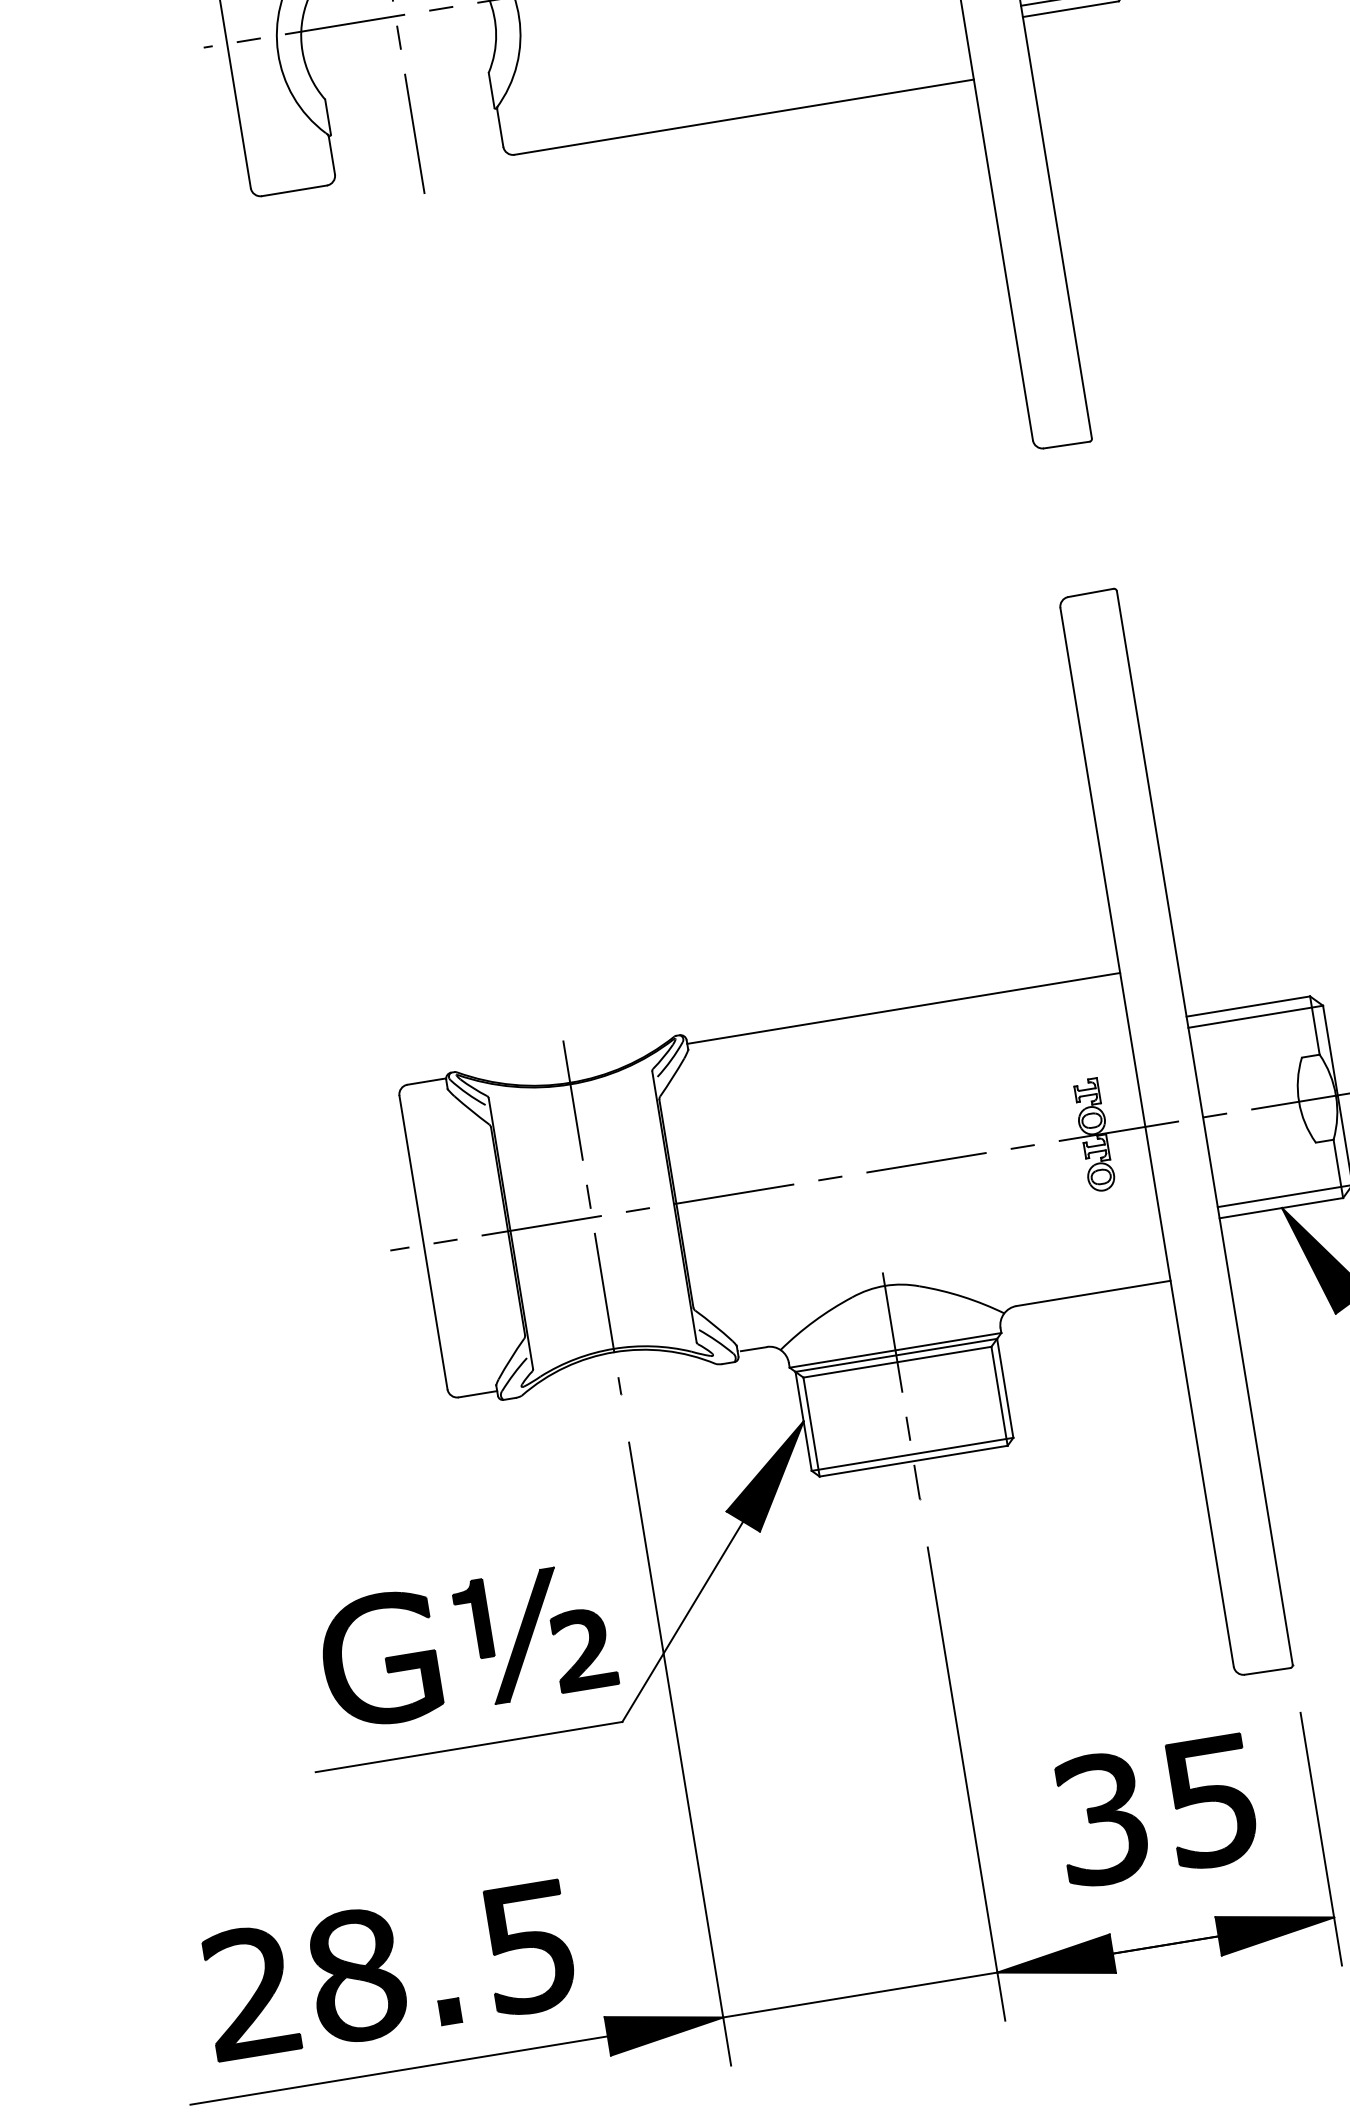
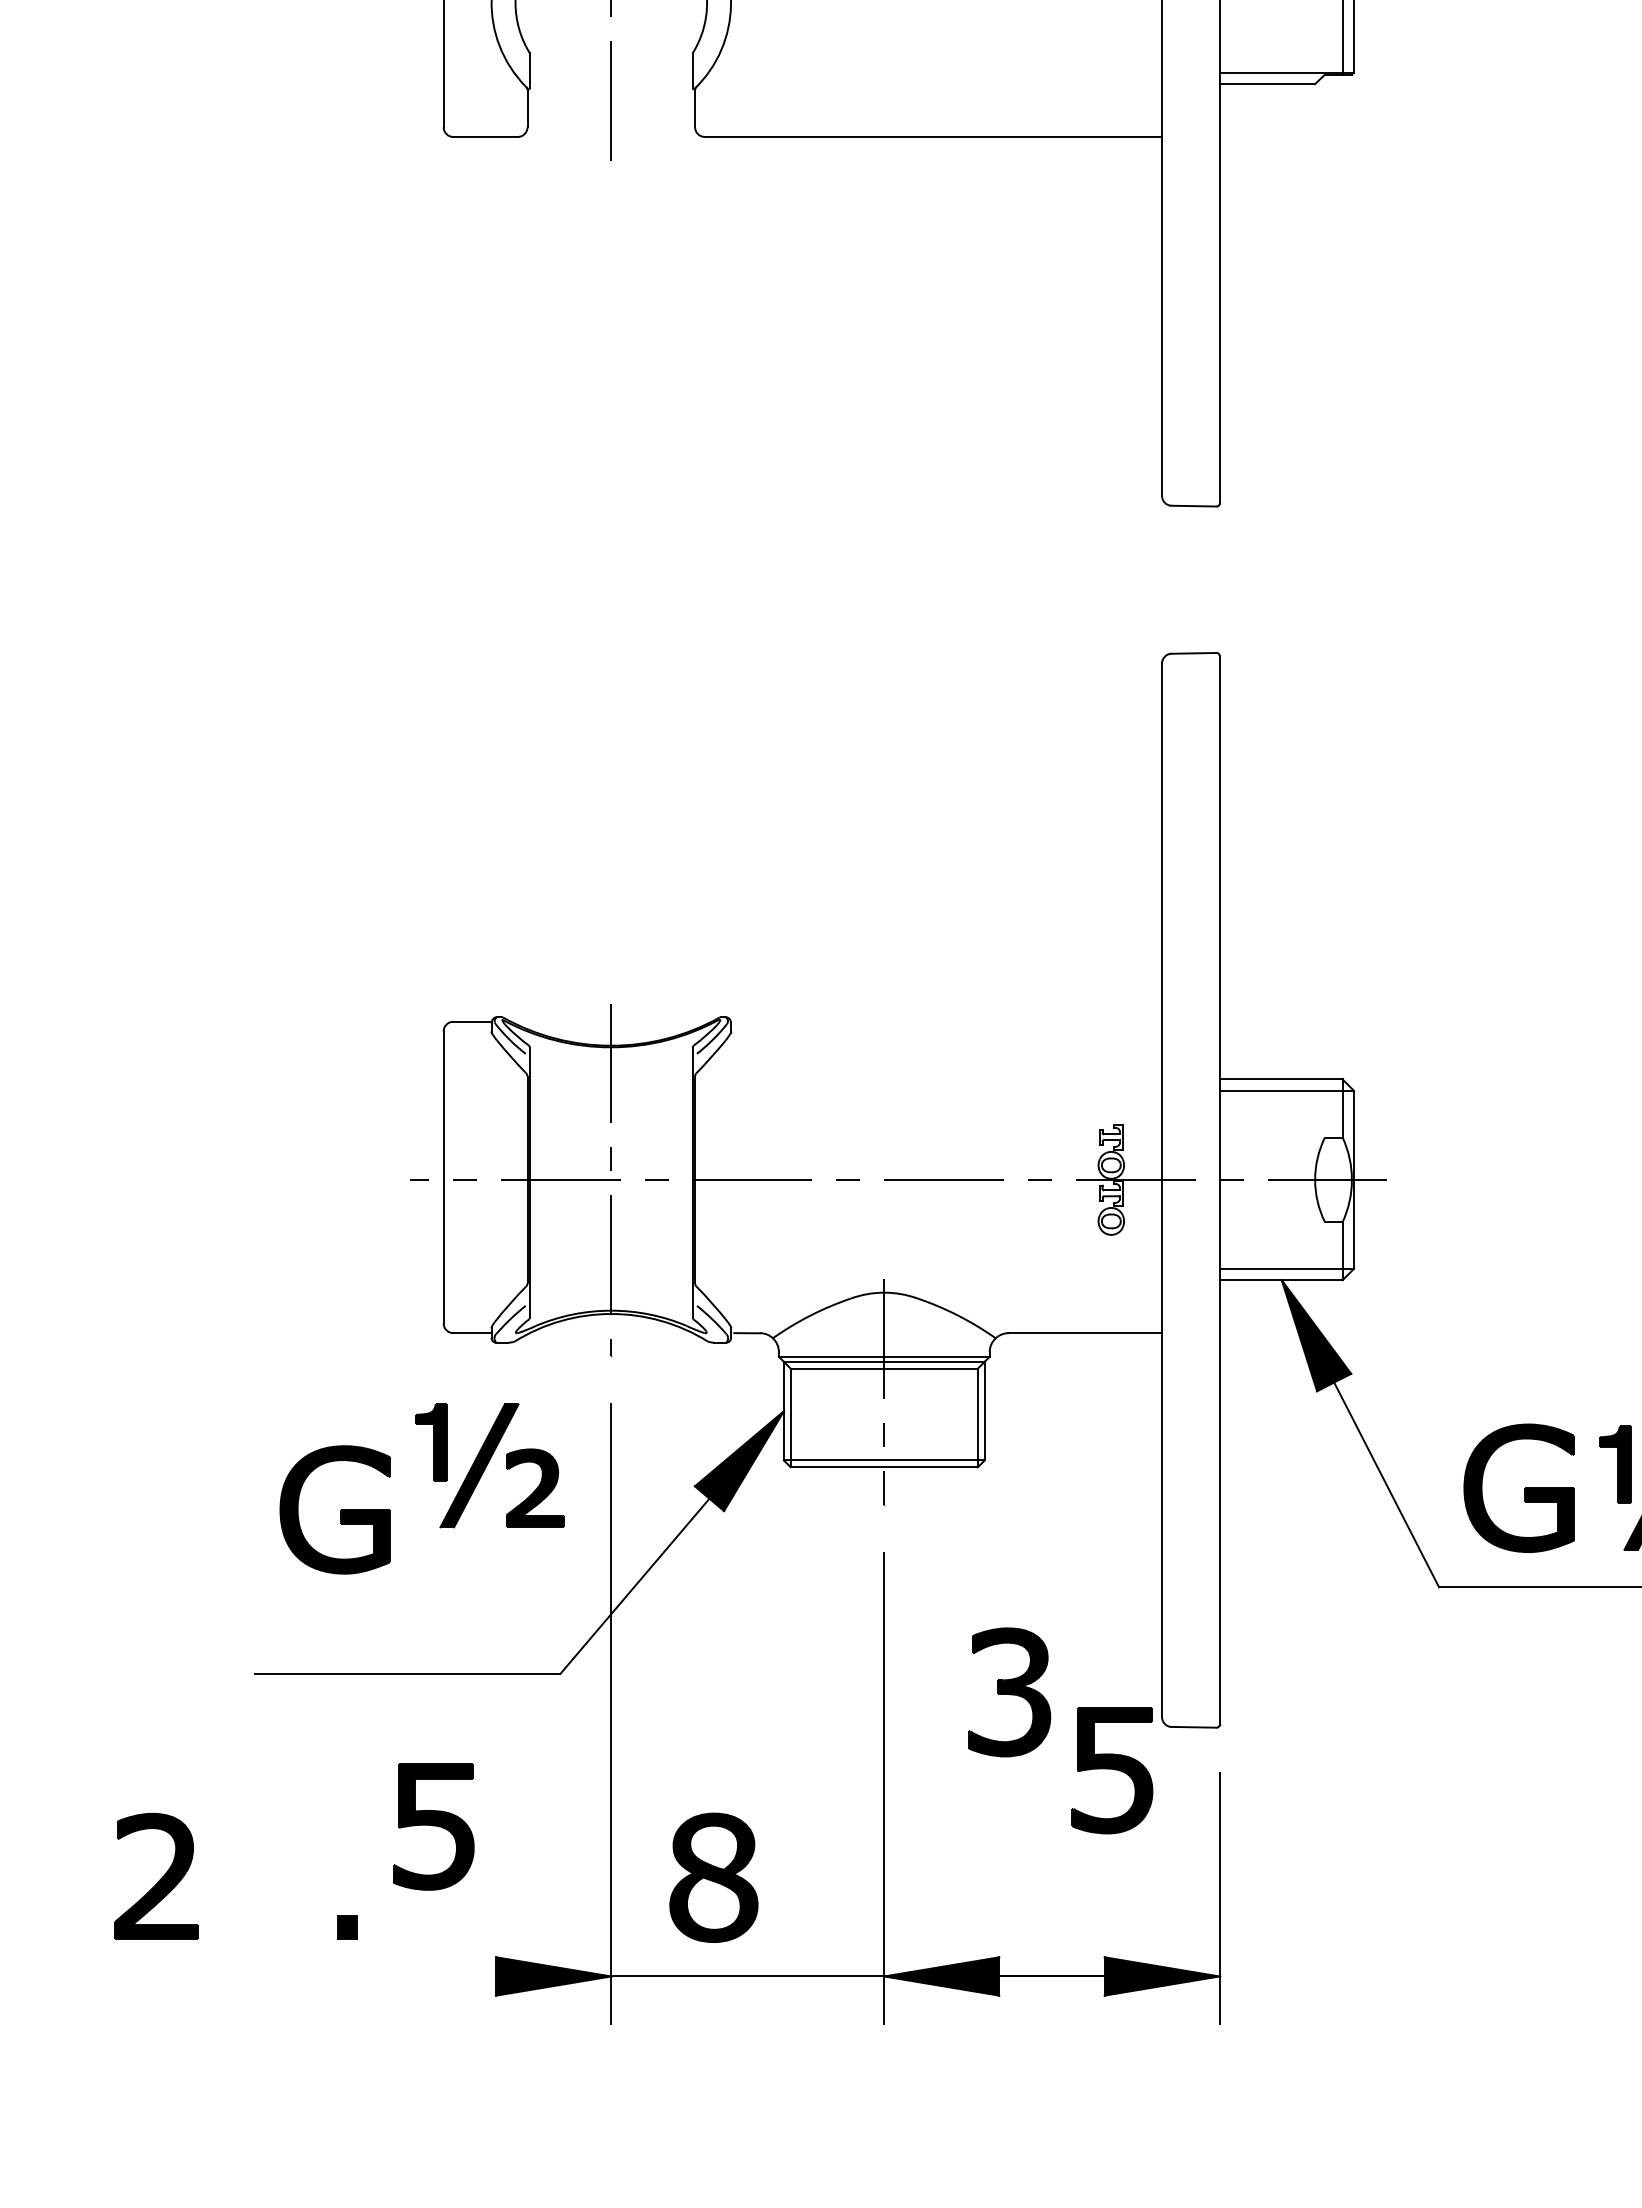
line: (903, 1008) -> (946, 1026), removed
part: (534, 1633) -> (489, 1465), moved
part: (385, 1659) -> (340, 1510), moved
part: (1211, 1802) -> (1112, 1770), moved
part: (1101, 1819) -> (1009, 1692), moved
part: (528, 1948) -> (433, 1826), moved
part: (356, 1975) -> (713, 1877), moved
line: (399, 2070) -> (288, 1976), removed

